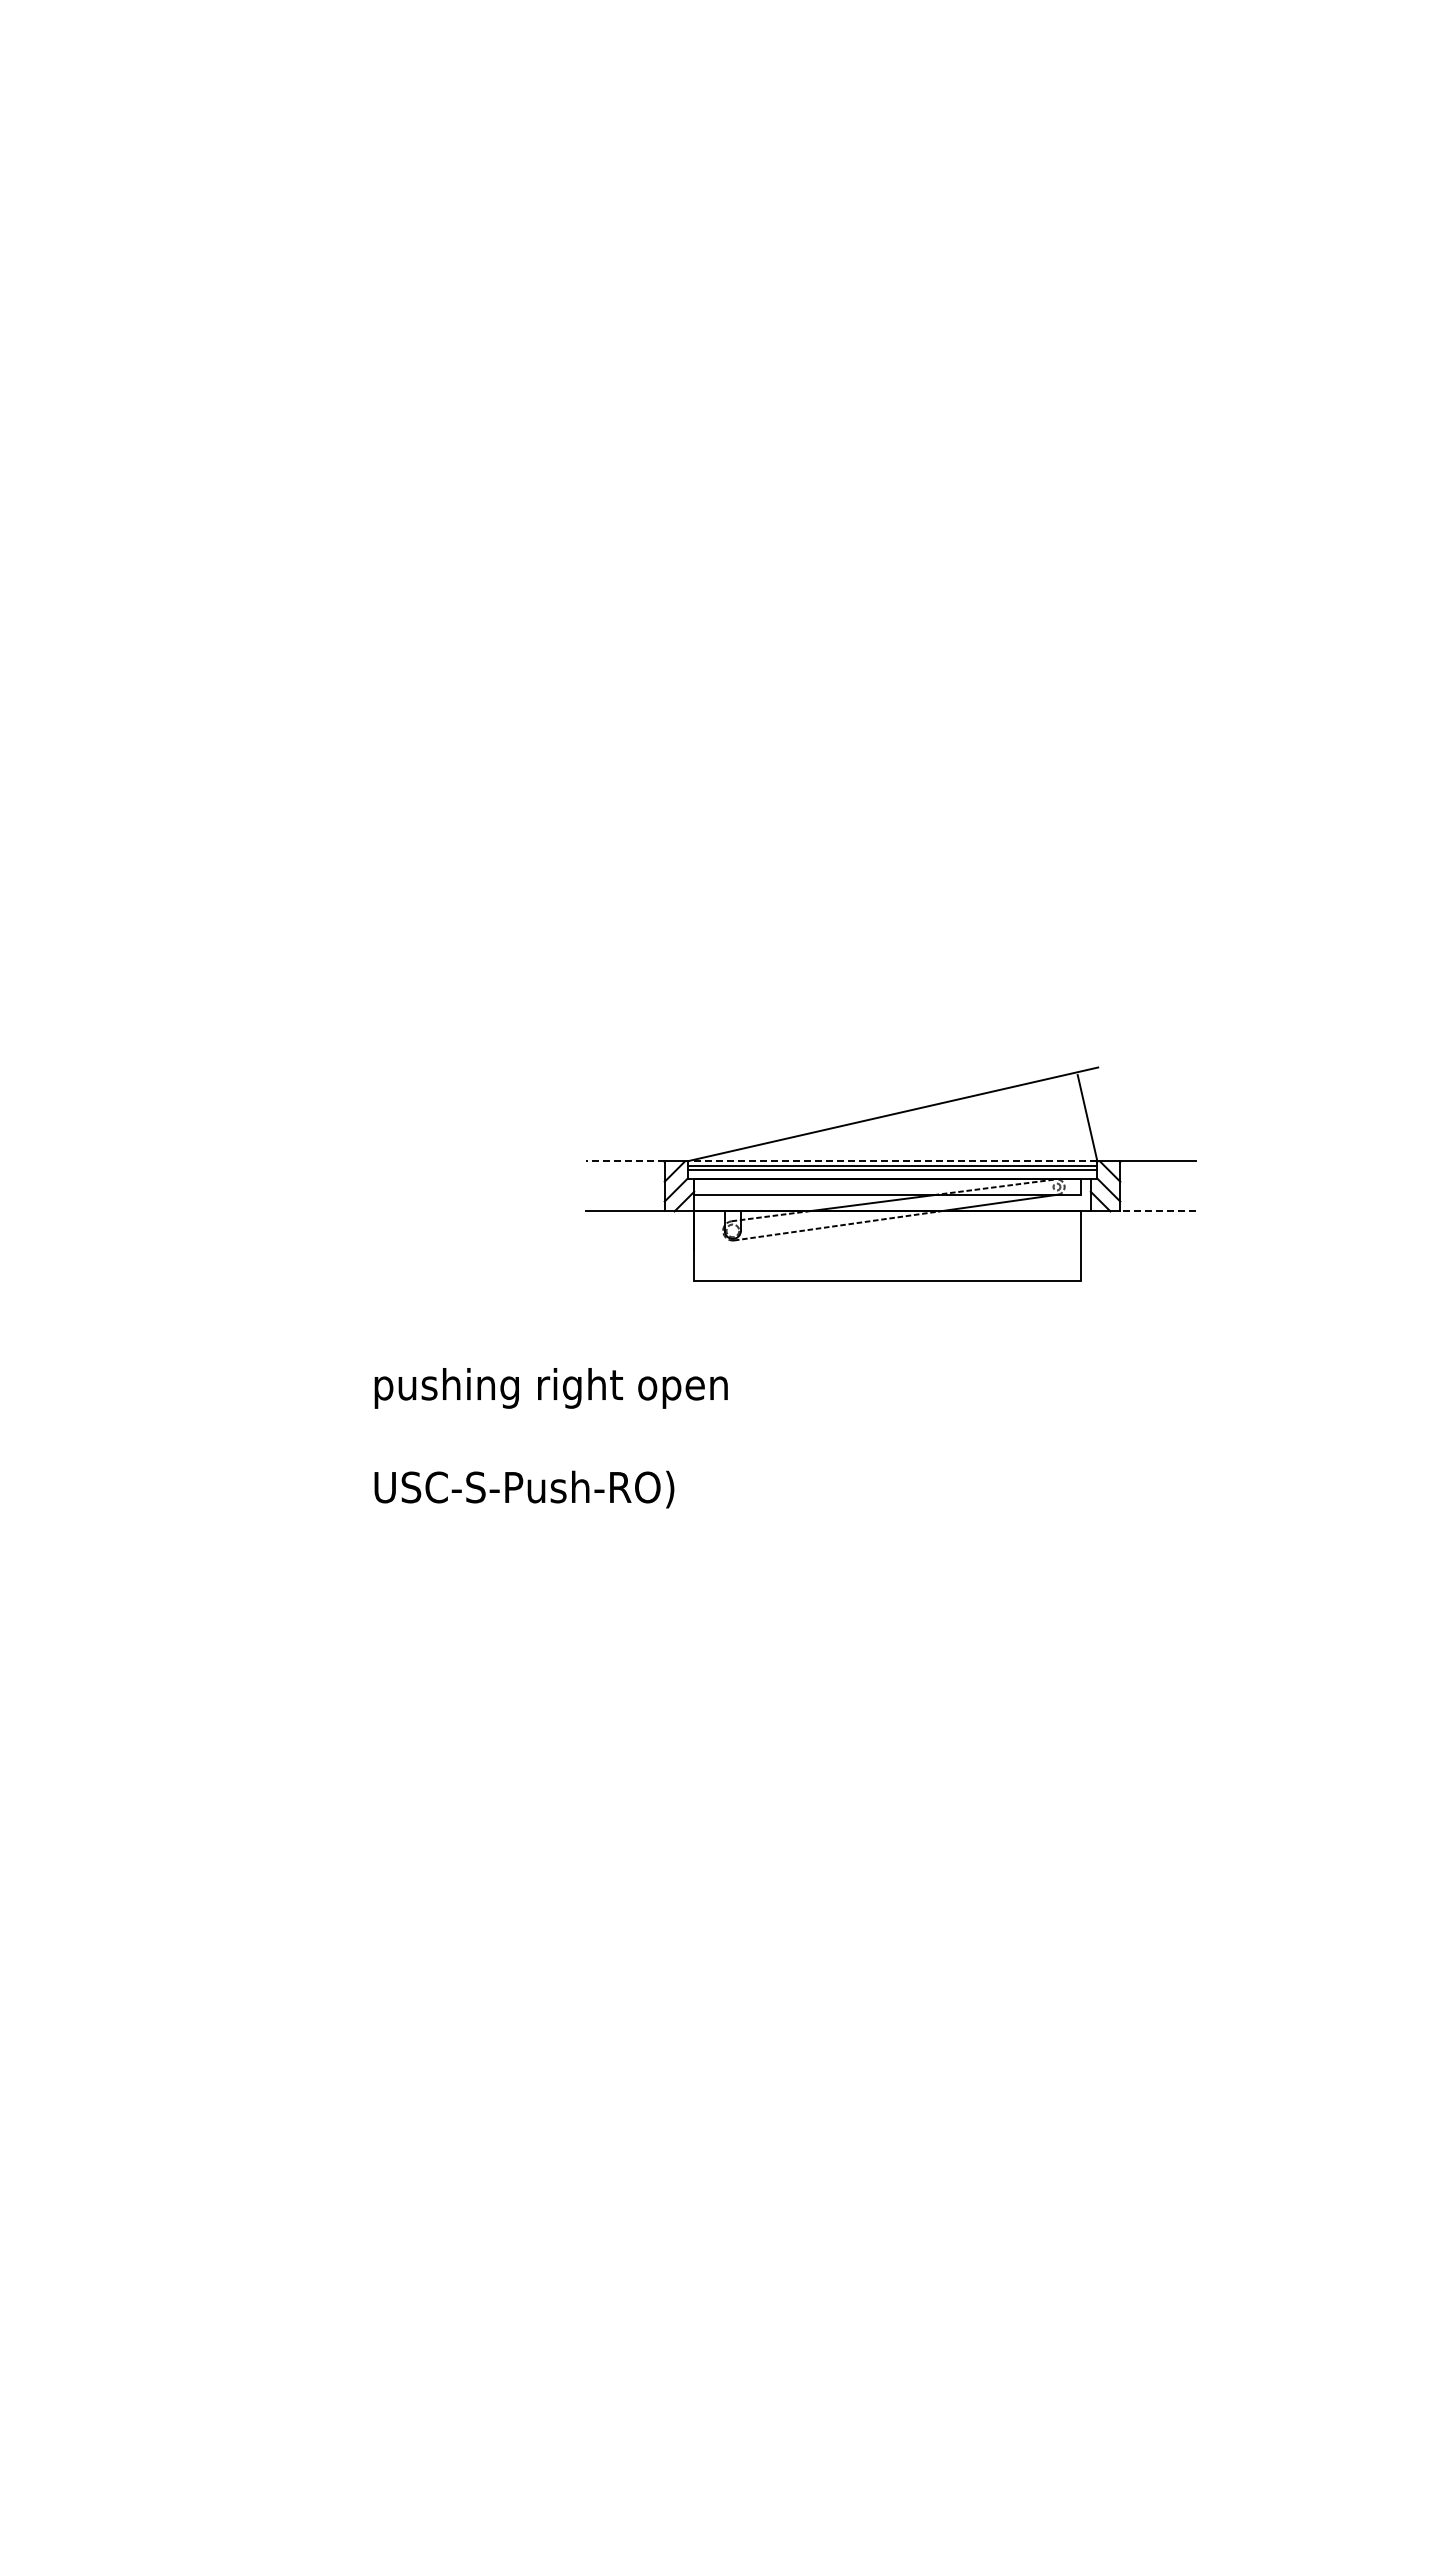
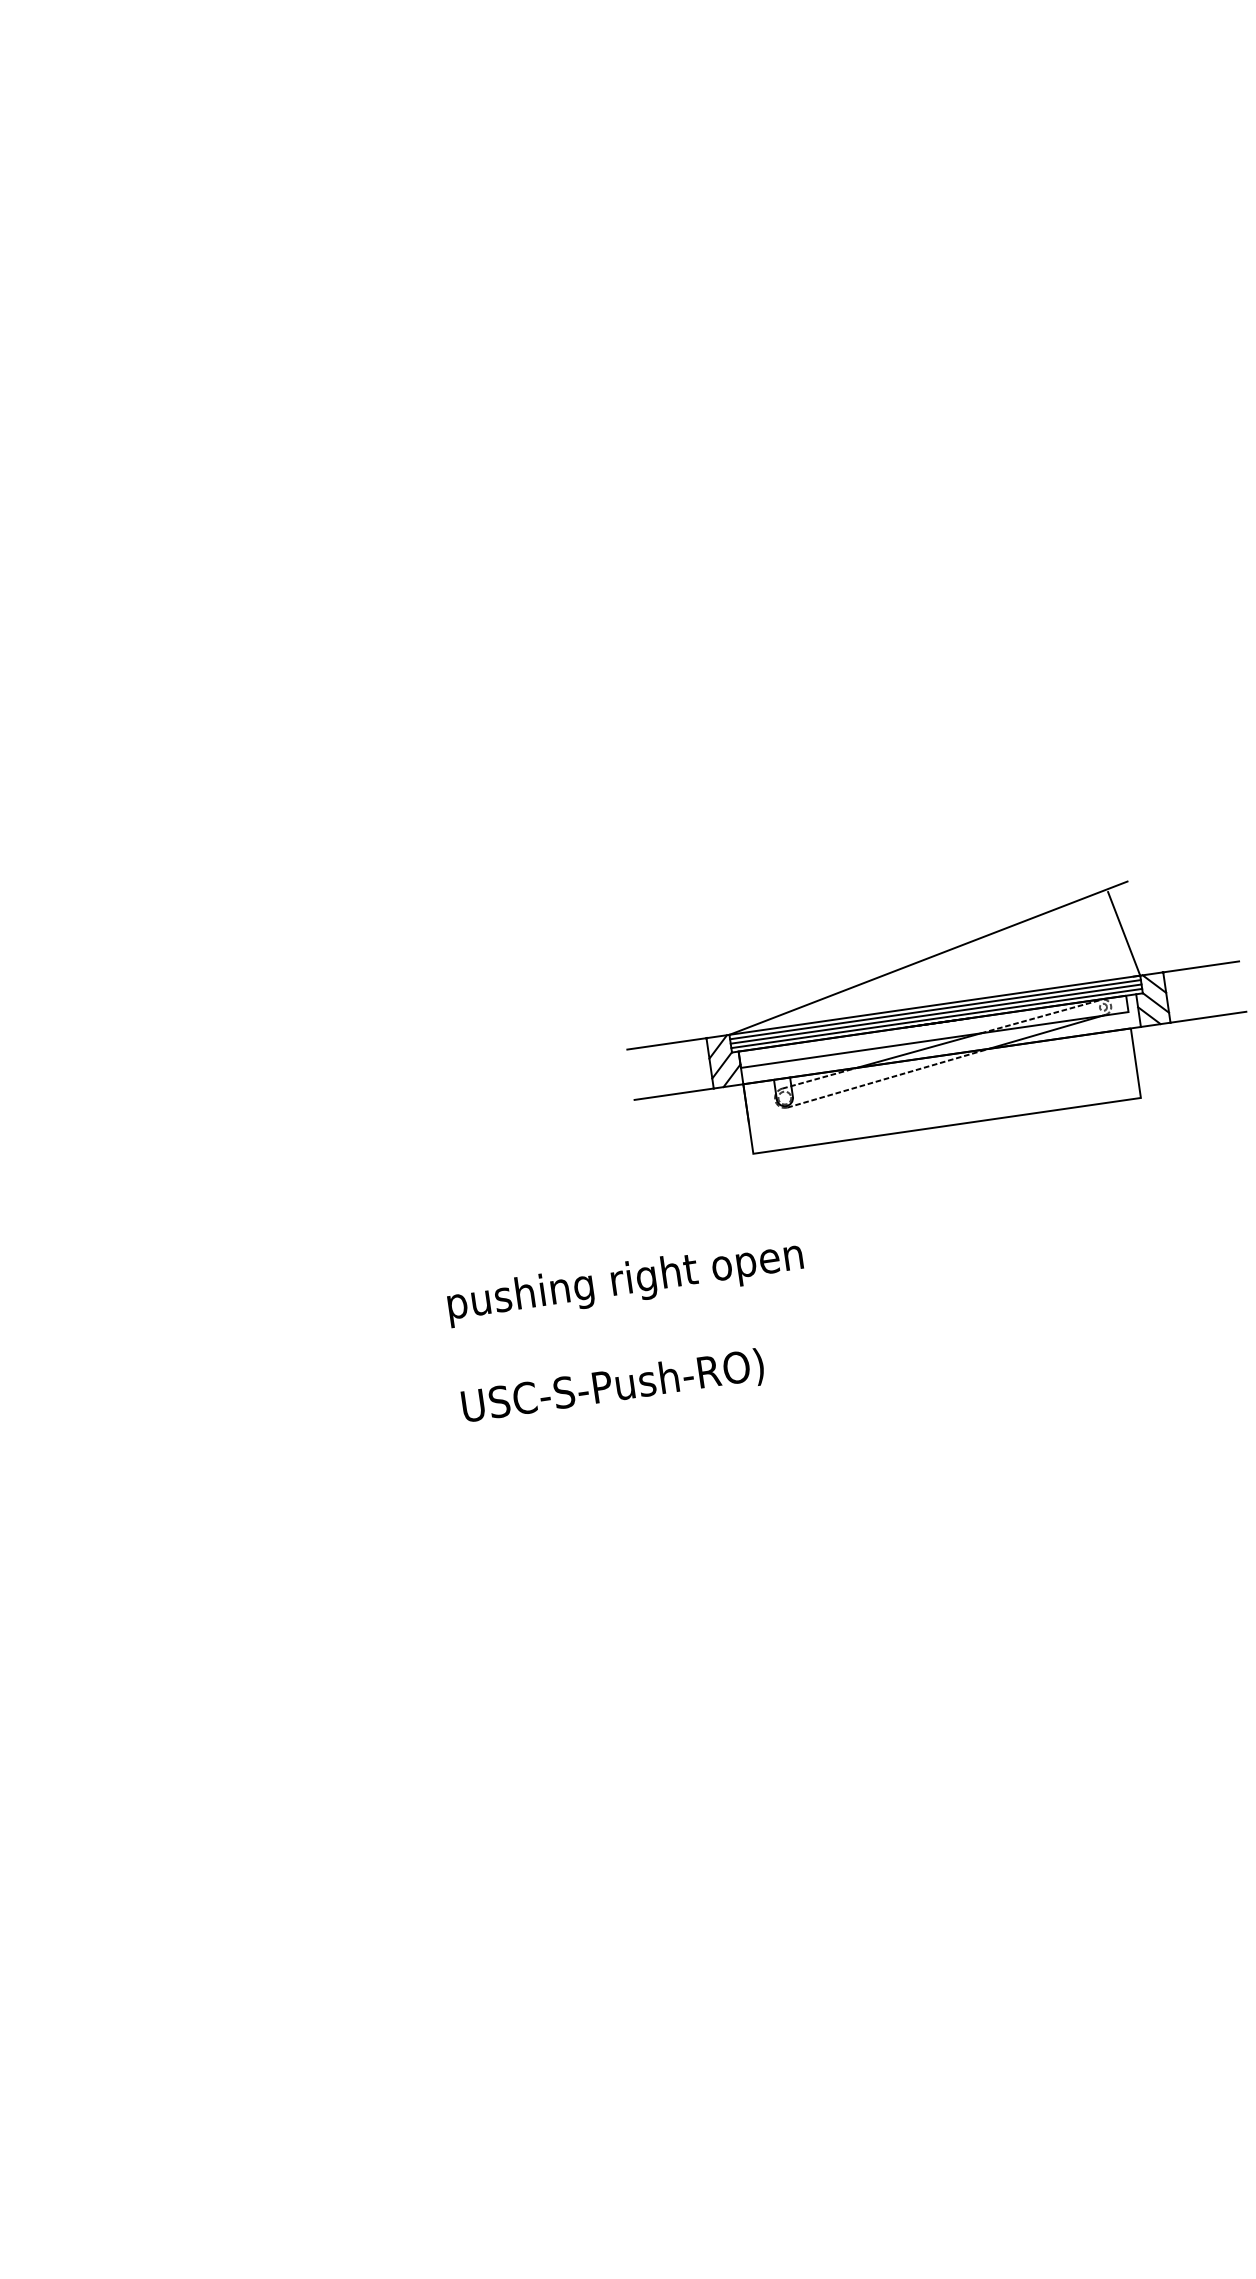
line: (624, 1161) -> (666, 1044), dashed -> solid
line: (892, 1161) -> (934, 1005), dashed -> solid
line: (892, 1174) -> (936, 1018), added
line: (1158, 1211) -> (1208, 1017), dashed -> solid

